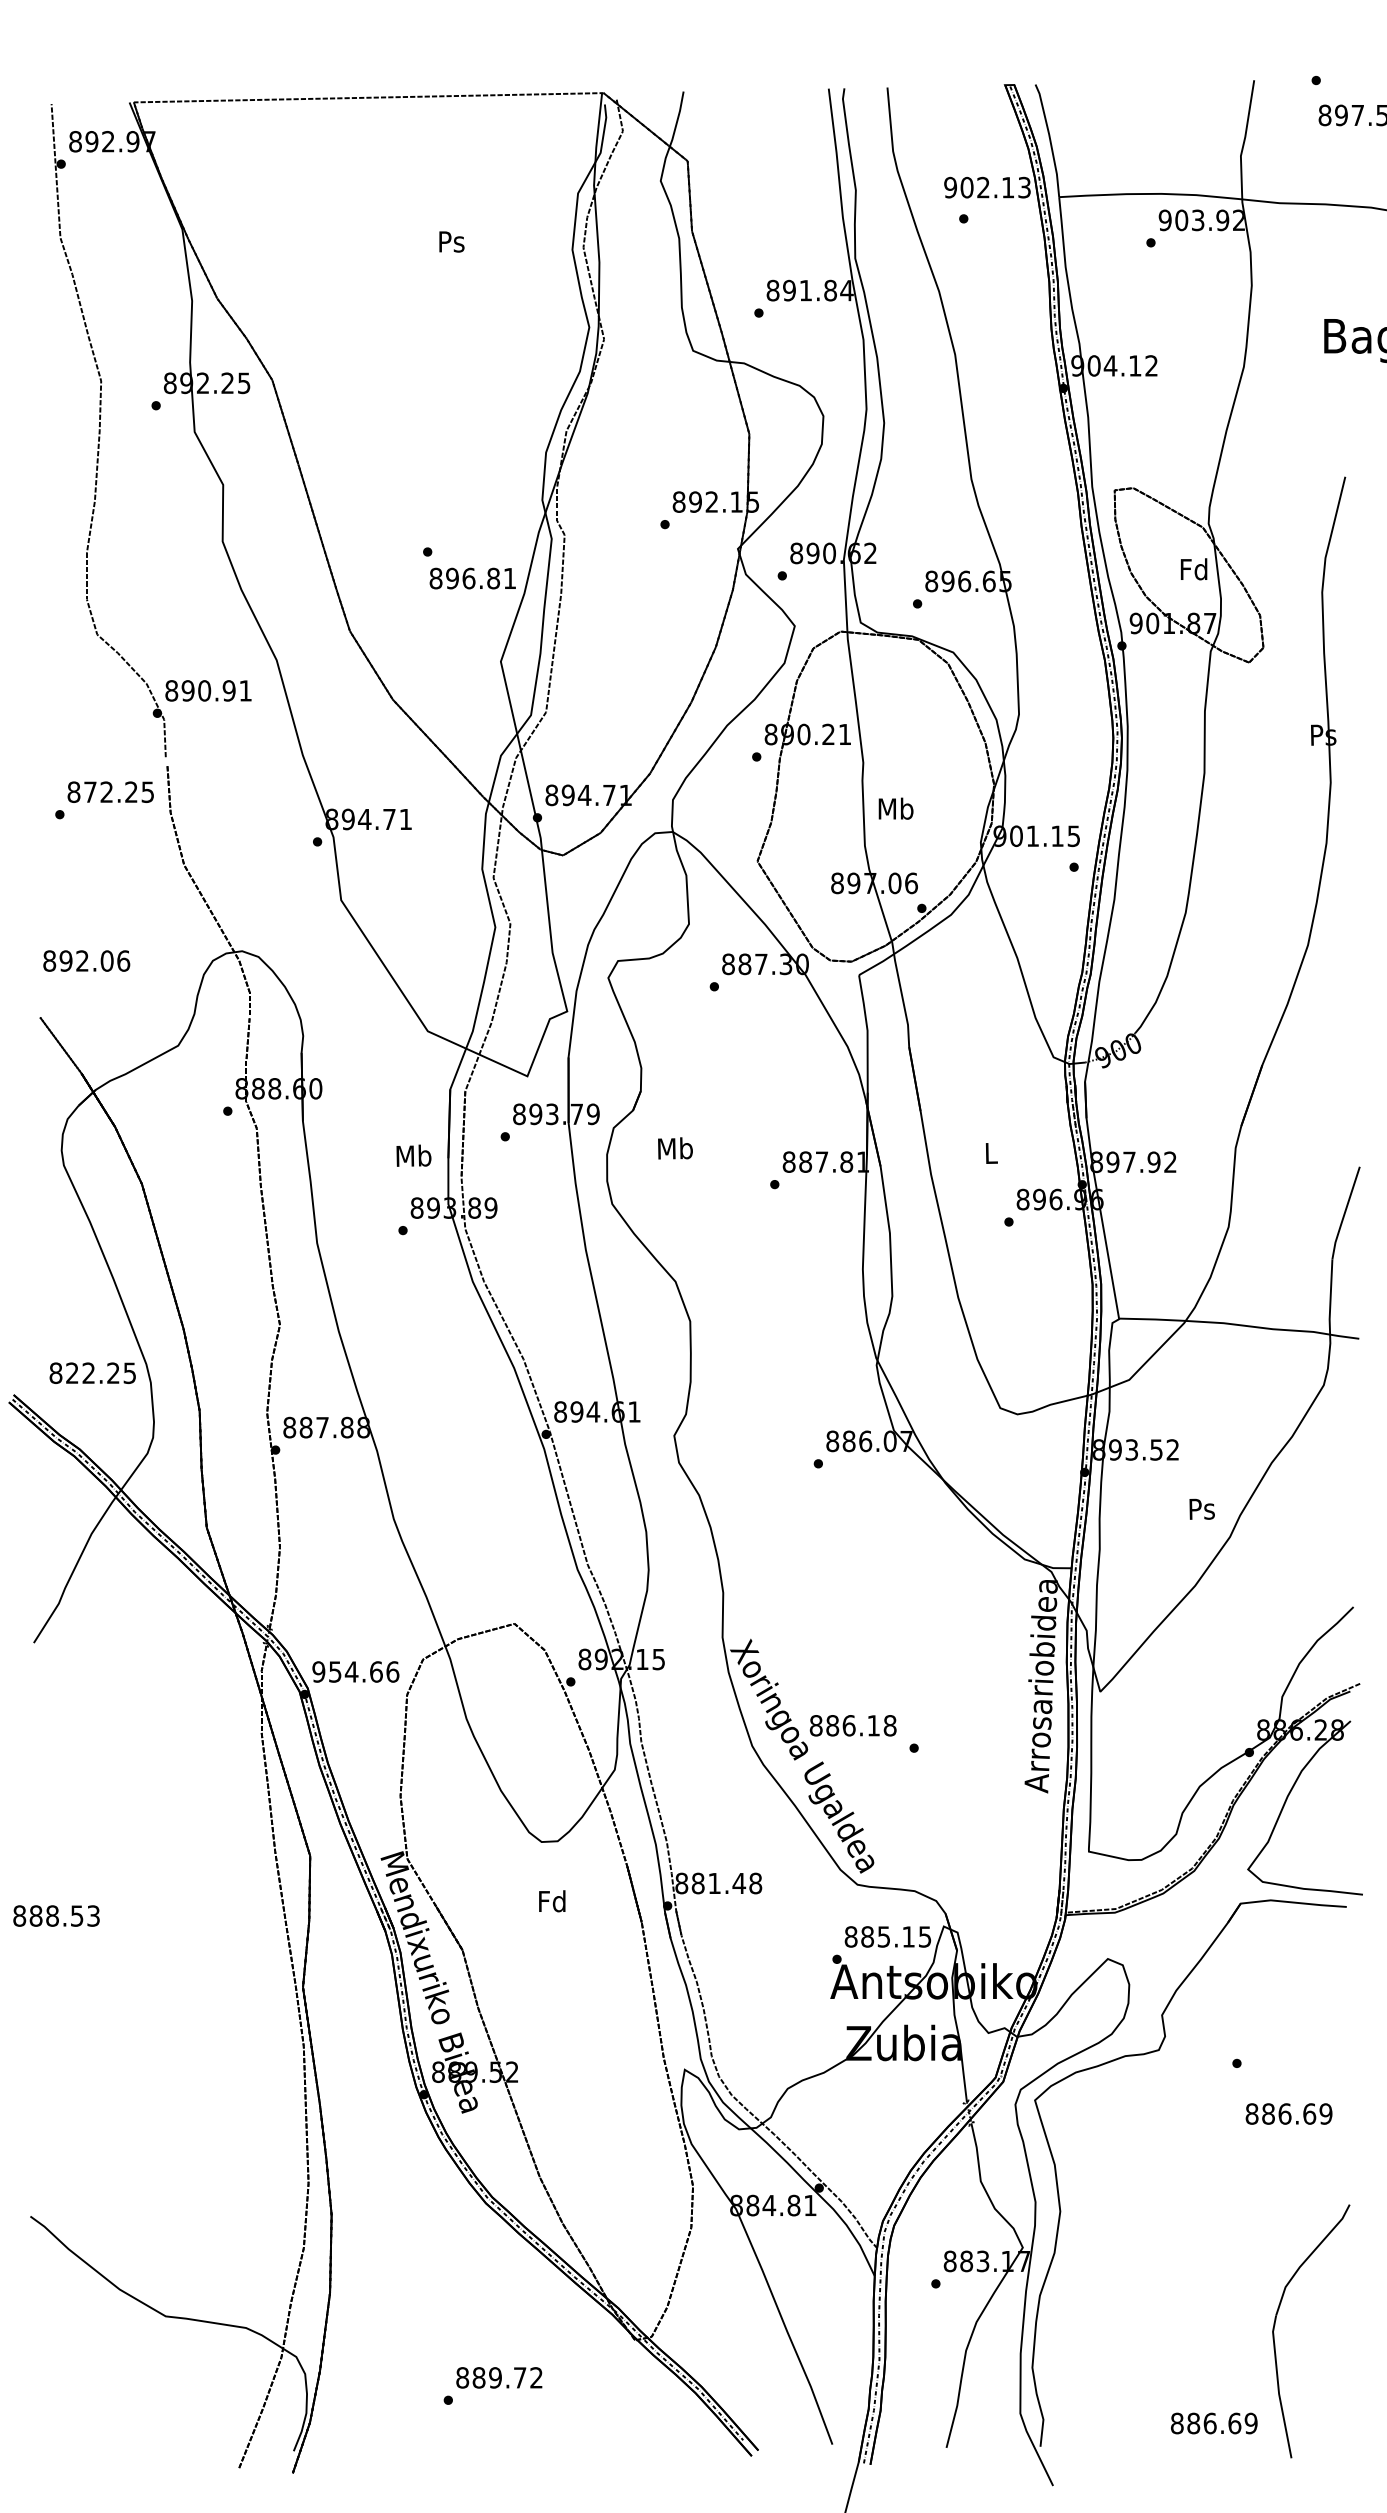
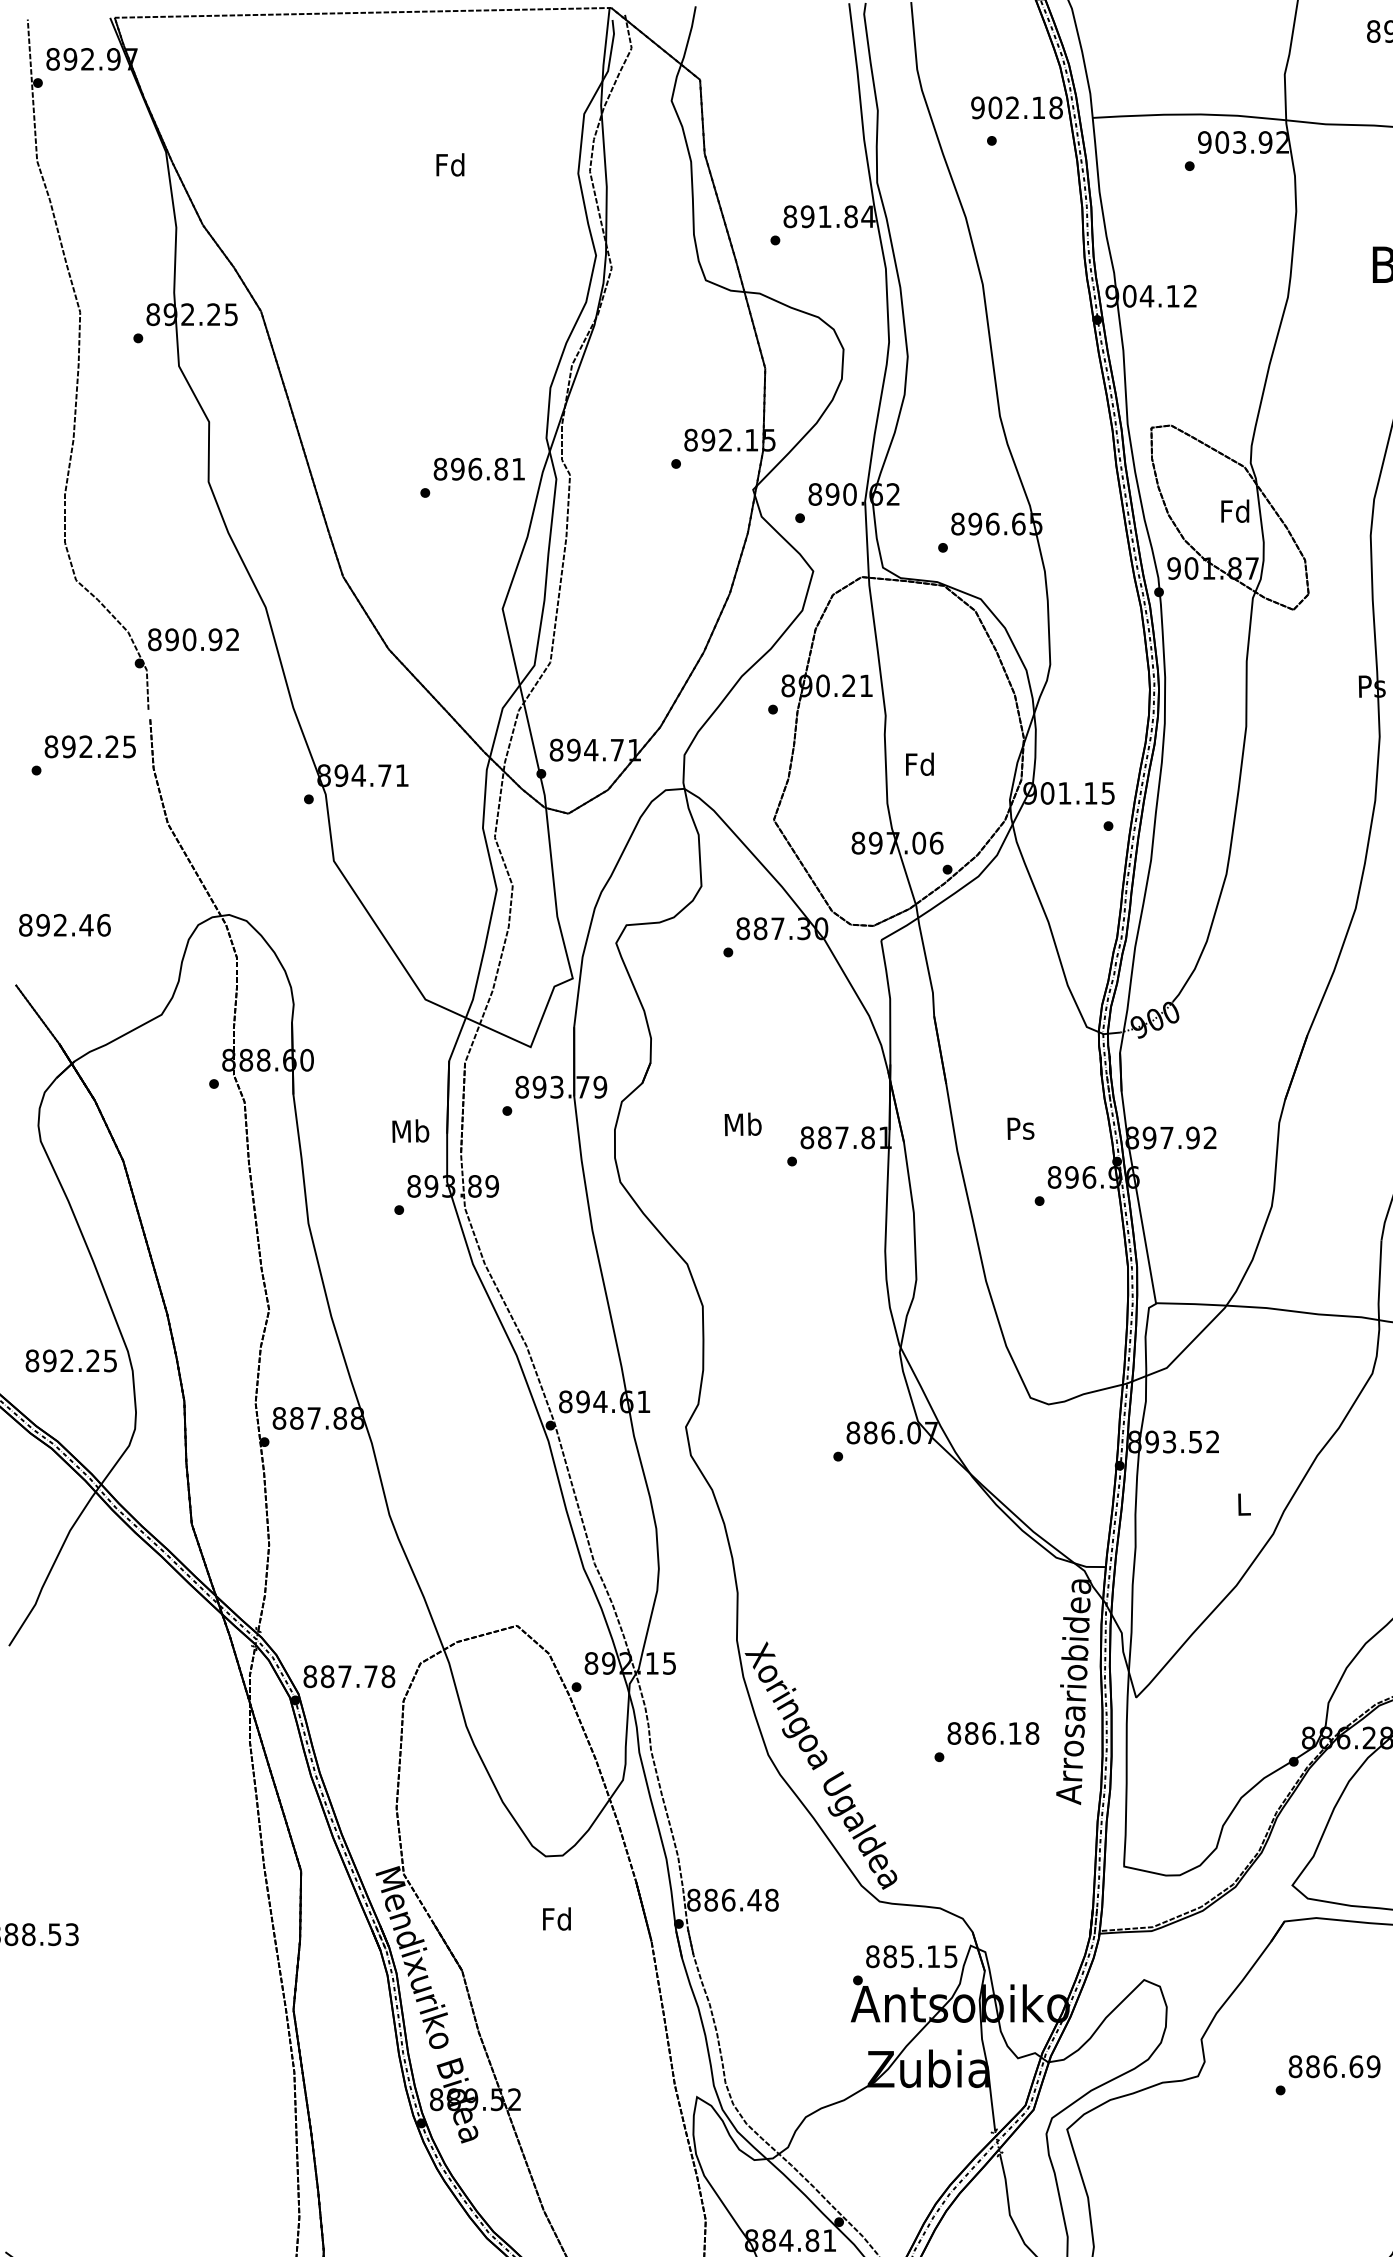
text: (1024, 187) -> (1056, 107), 902.13 -> 902.18
text: (451, 241) -> (450, 164), Ps -> Fd
text: (472, 578) -> (478, 469), moved
text: (245, 690) -> (232, 639), 890.91 -> 890.92
text: (90, 791) -> (68, 746), 872.25 -> 892.25
text: (895, 808) -> (919, 764), Mb -> Fd
text: (106, 960) -> (85, 924), 892.06 -> 892.46
text: (675, 1148) -> (743, 1124), moved
text: (990, 1153) -> (1020, 1128), L -> Ps
text: (72, 1372) -> (49, 1360), 822.25 -> 892.25
text: (1201, 1508) -> (1243, 1503), Ps -> L
text: (355, 1671) -> (348, 1676), 954.66 -> 887.78
text: (852, 1725) -> (992, 1733), moved
text: (714, 1883) -> (728, 1900), 881.48 -> 886.48
text: (1288, 2113) -> (1334, 2066), moved

